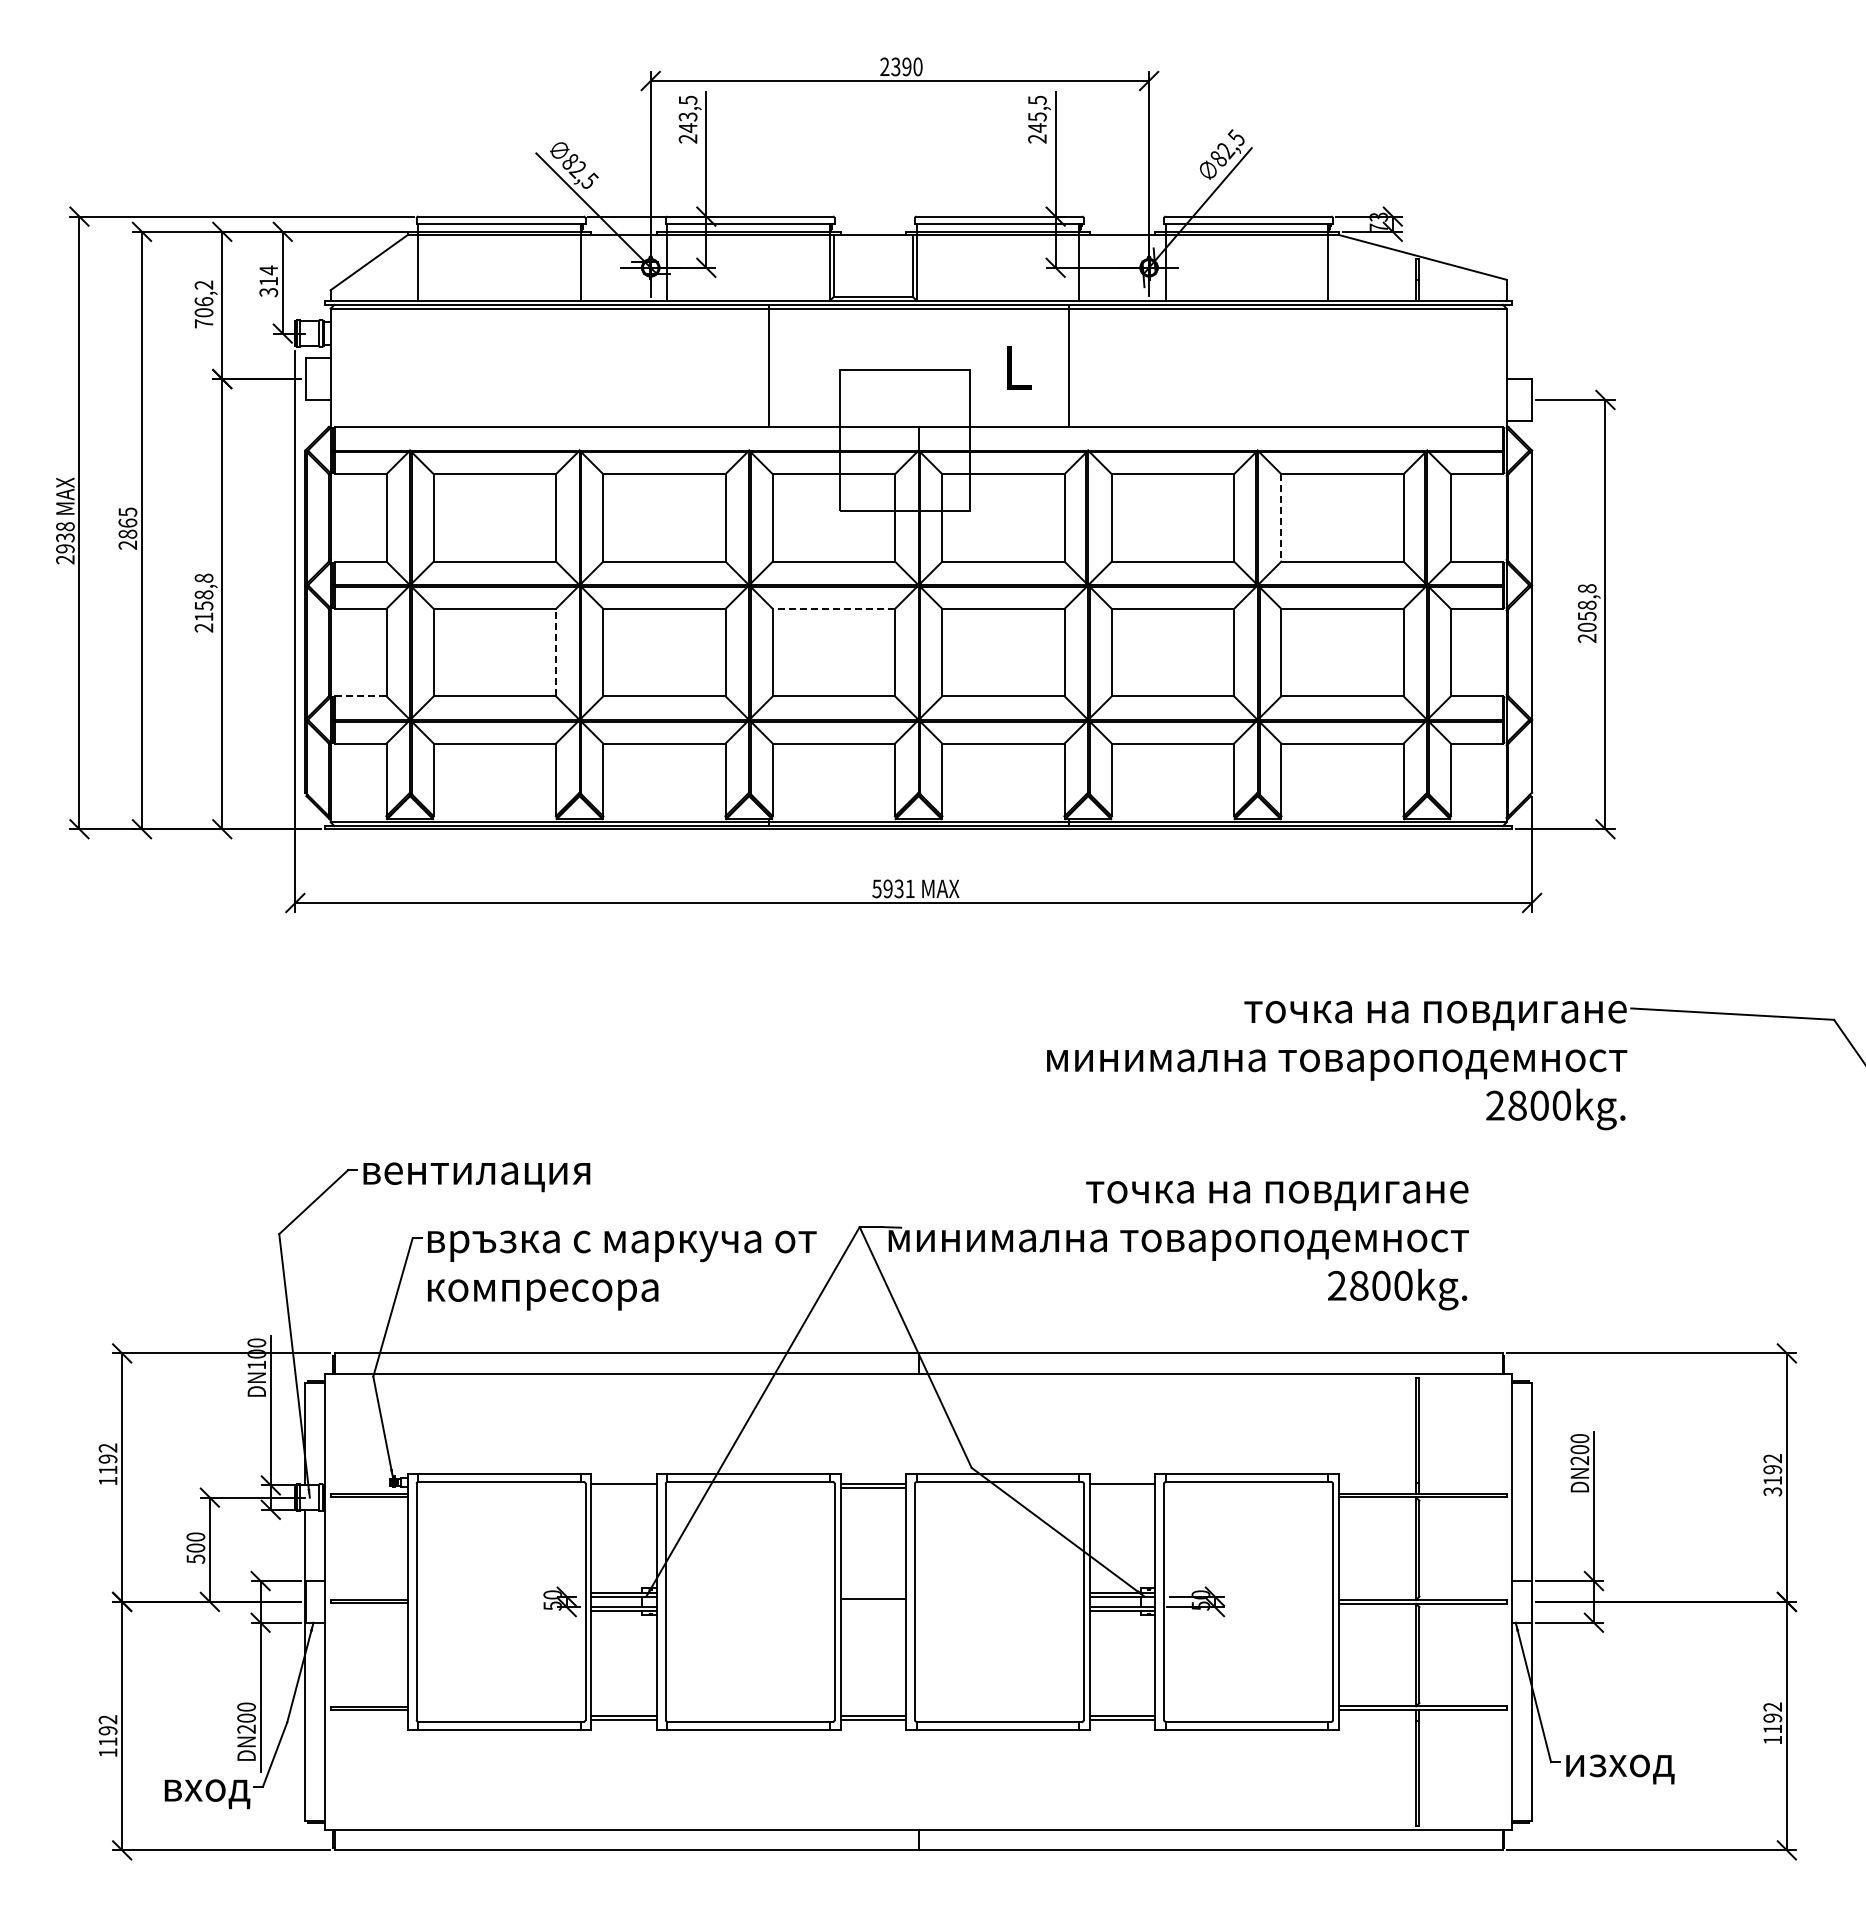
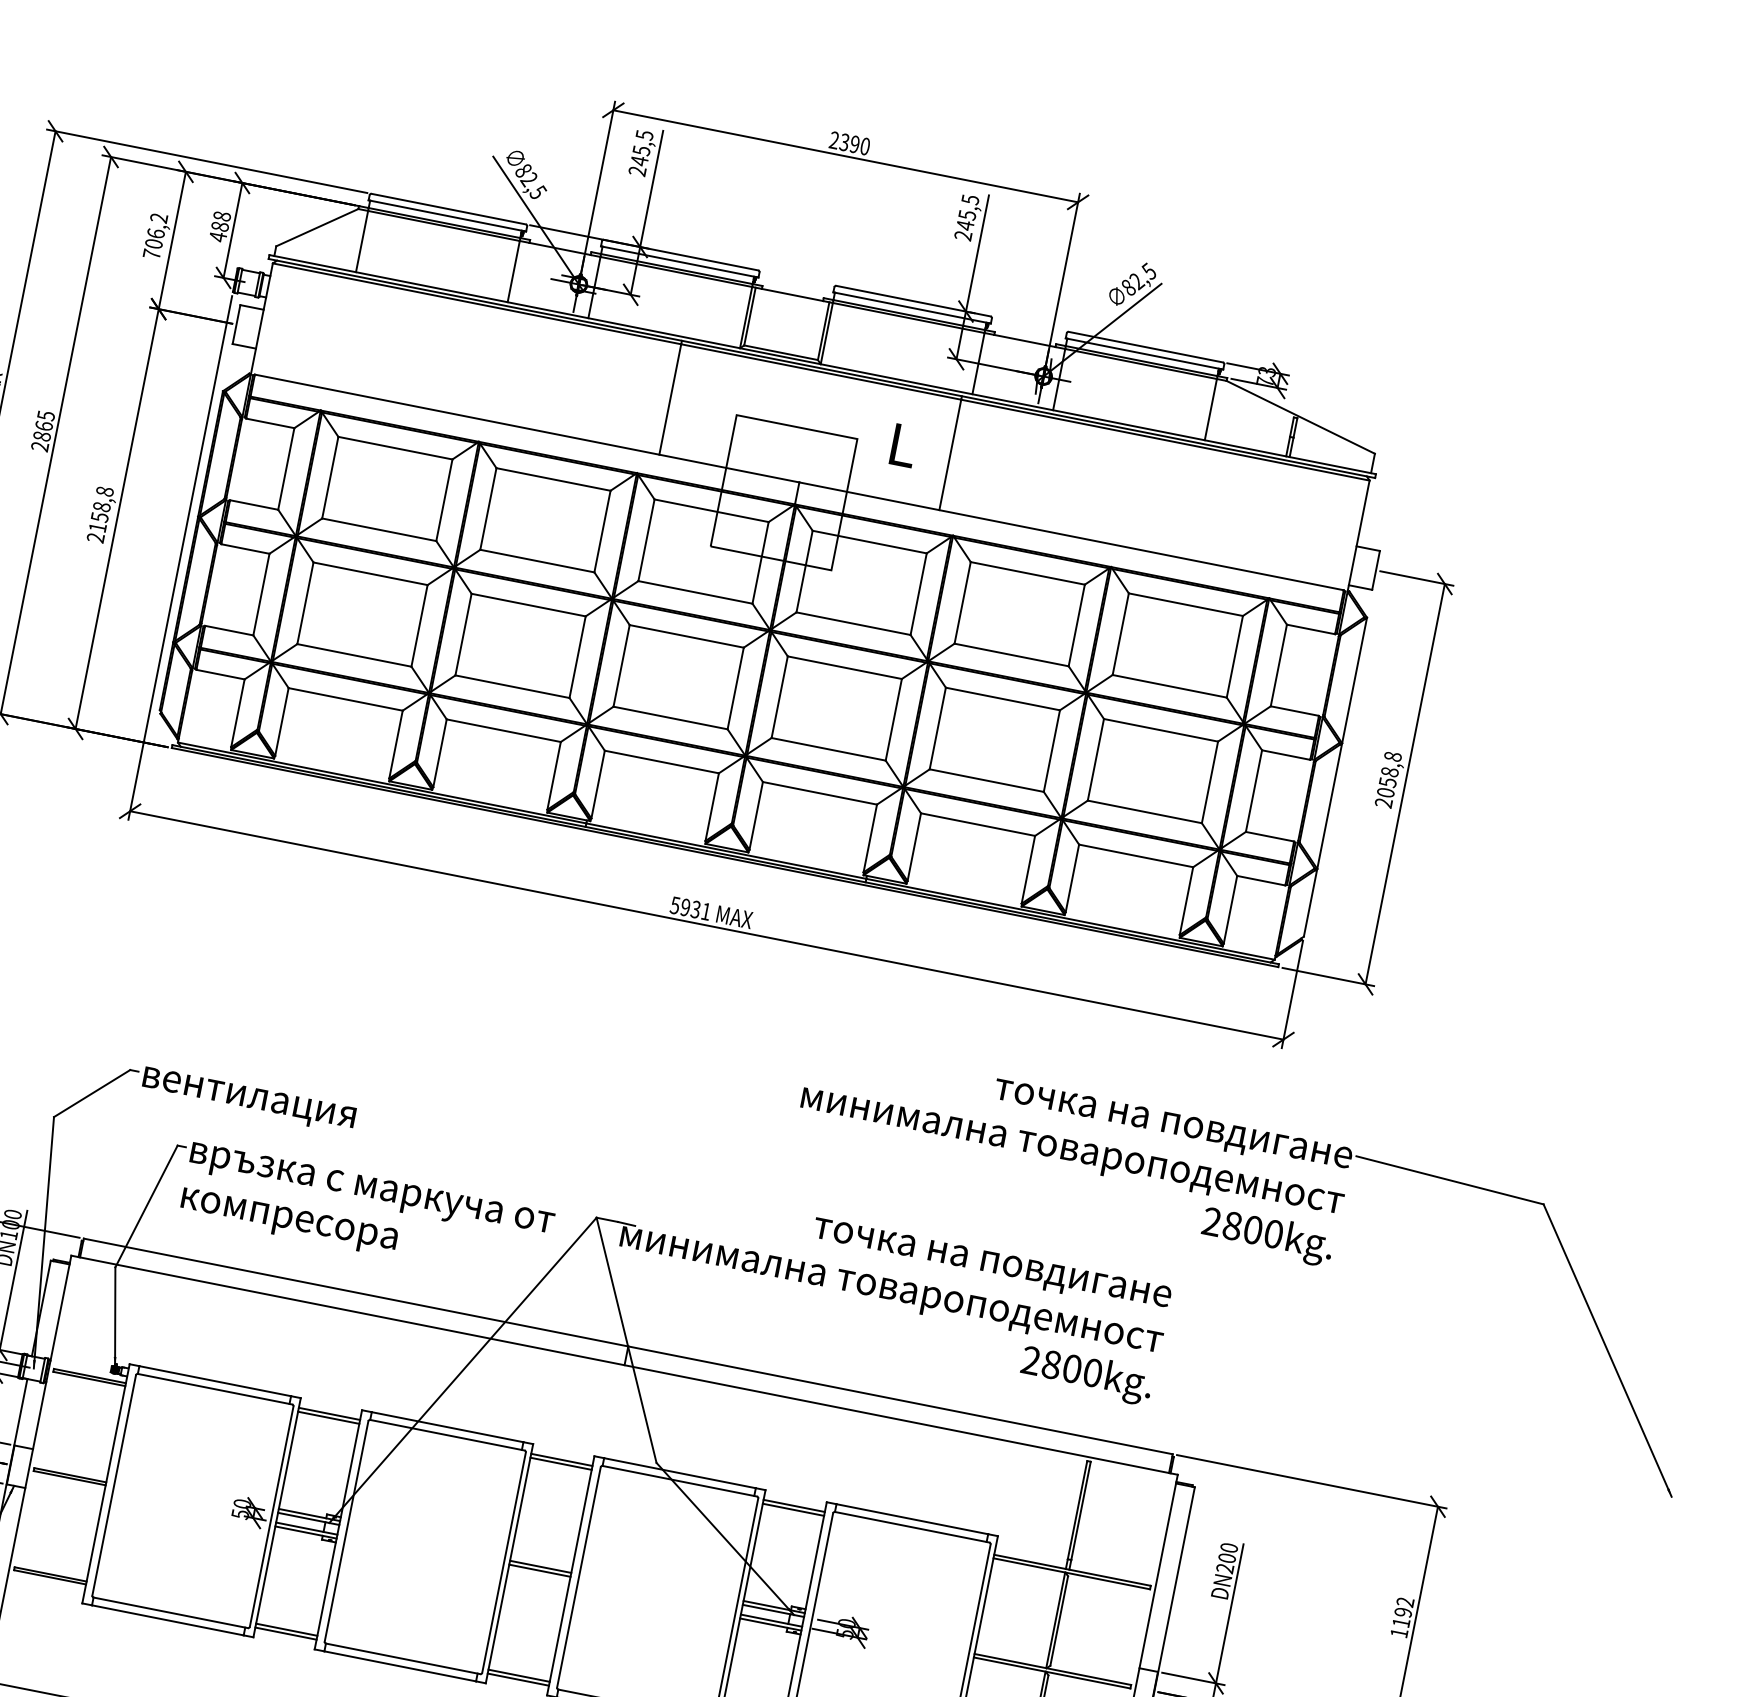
text: (687, 116) -> (641, 150), 243,5 -> 245,5
text: (268, 281) -> (219, 226), 314 -> 488
line: (1281, 517) -> (1121, 633), dashed -> solid
line: (833, 608) -> (686, 635), dashed -> solid
line: (556, 652) -> (419, 625), dashed -> solid
line: (360, 696) -> (229, 630), dashed -> solid
line: (624, 1488) -> (328, 1418), added
line: (1122, 1488) -> (793, 1510), added
text: (1772, 1491) -> (1399, 1632), 3192 -> 1192
line: (873, 1602) -> (540, 1570), added

